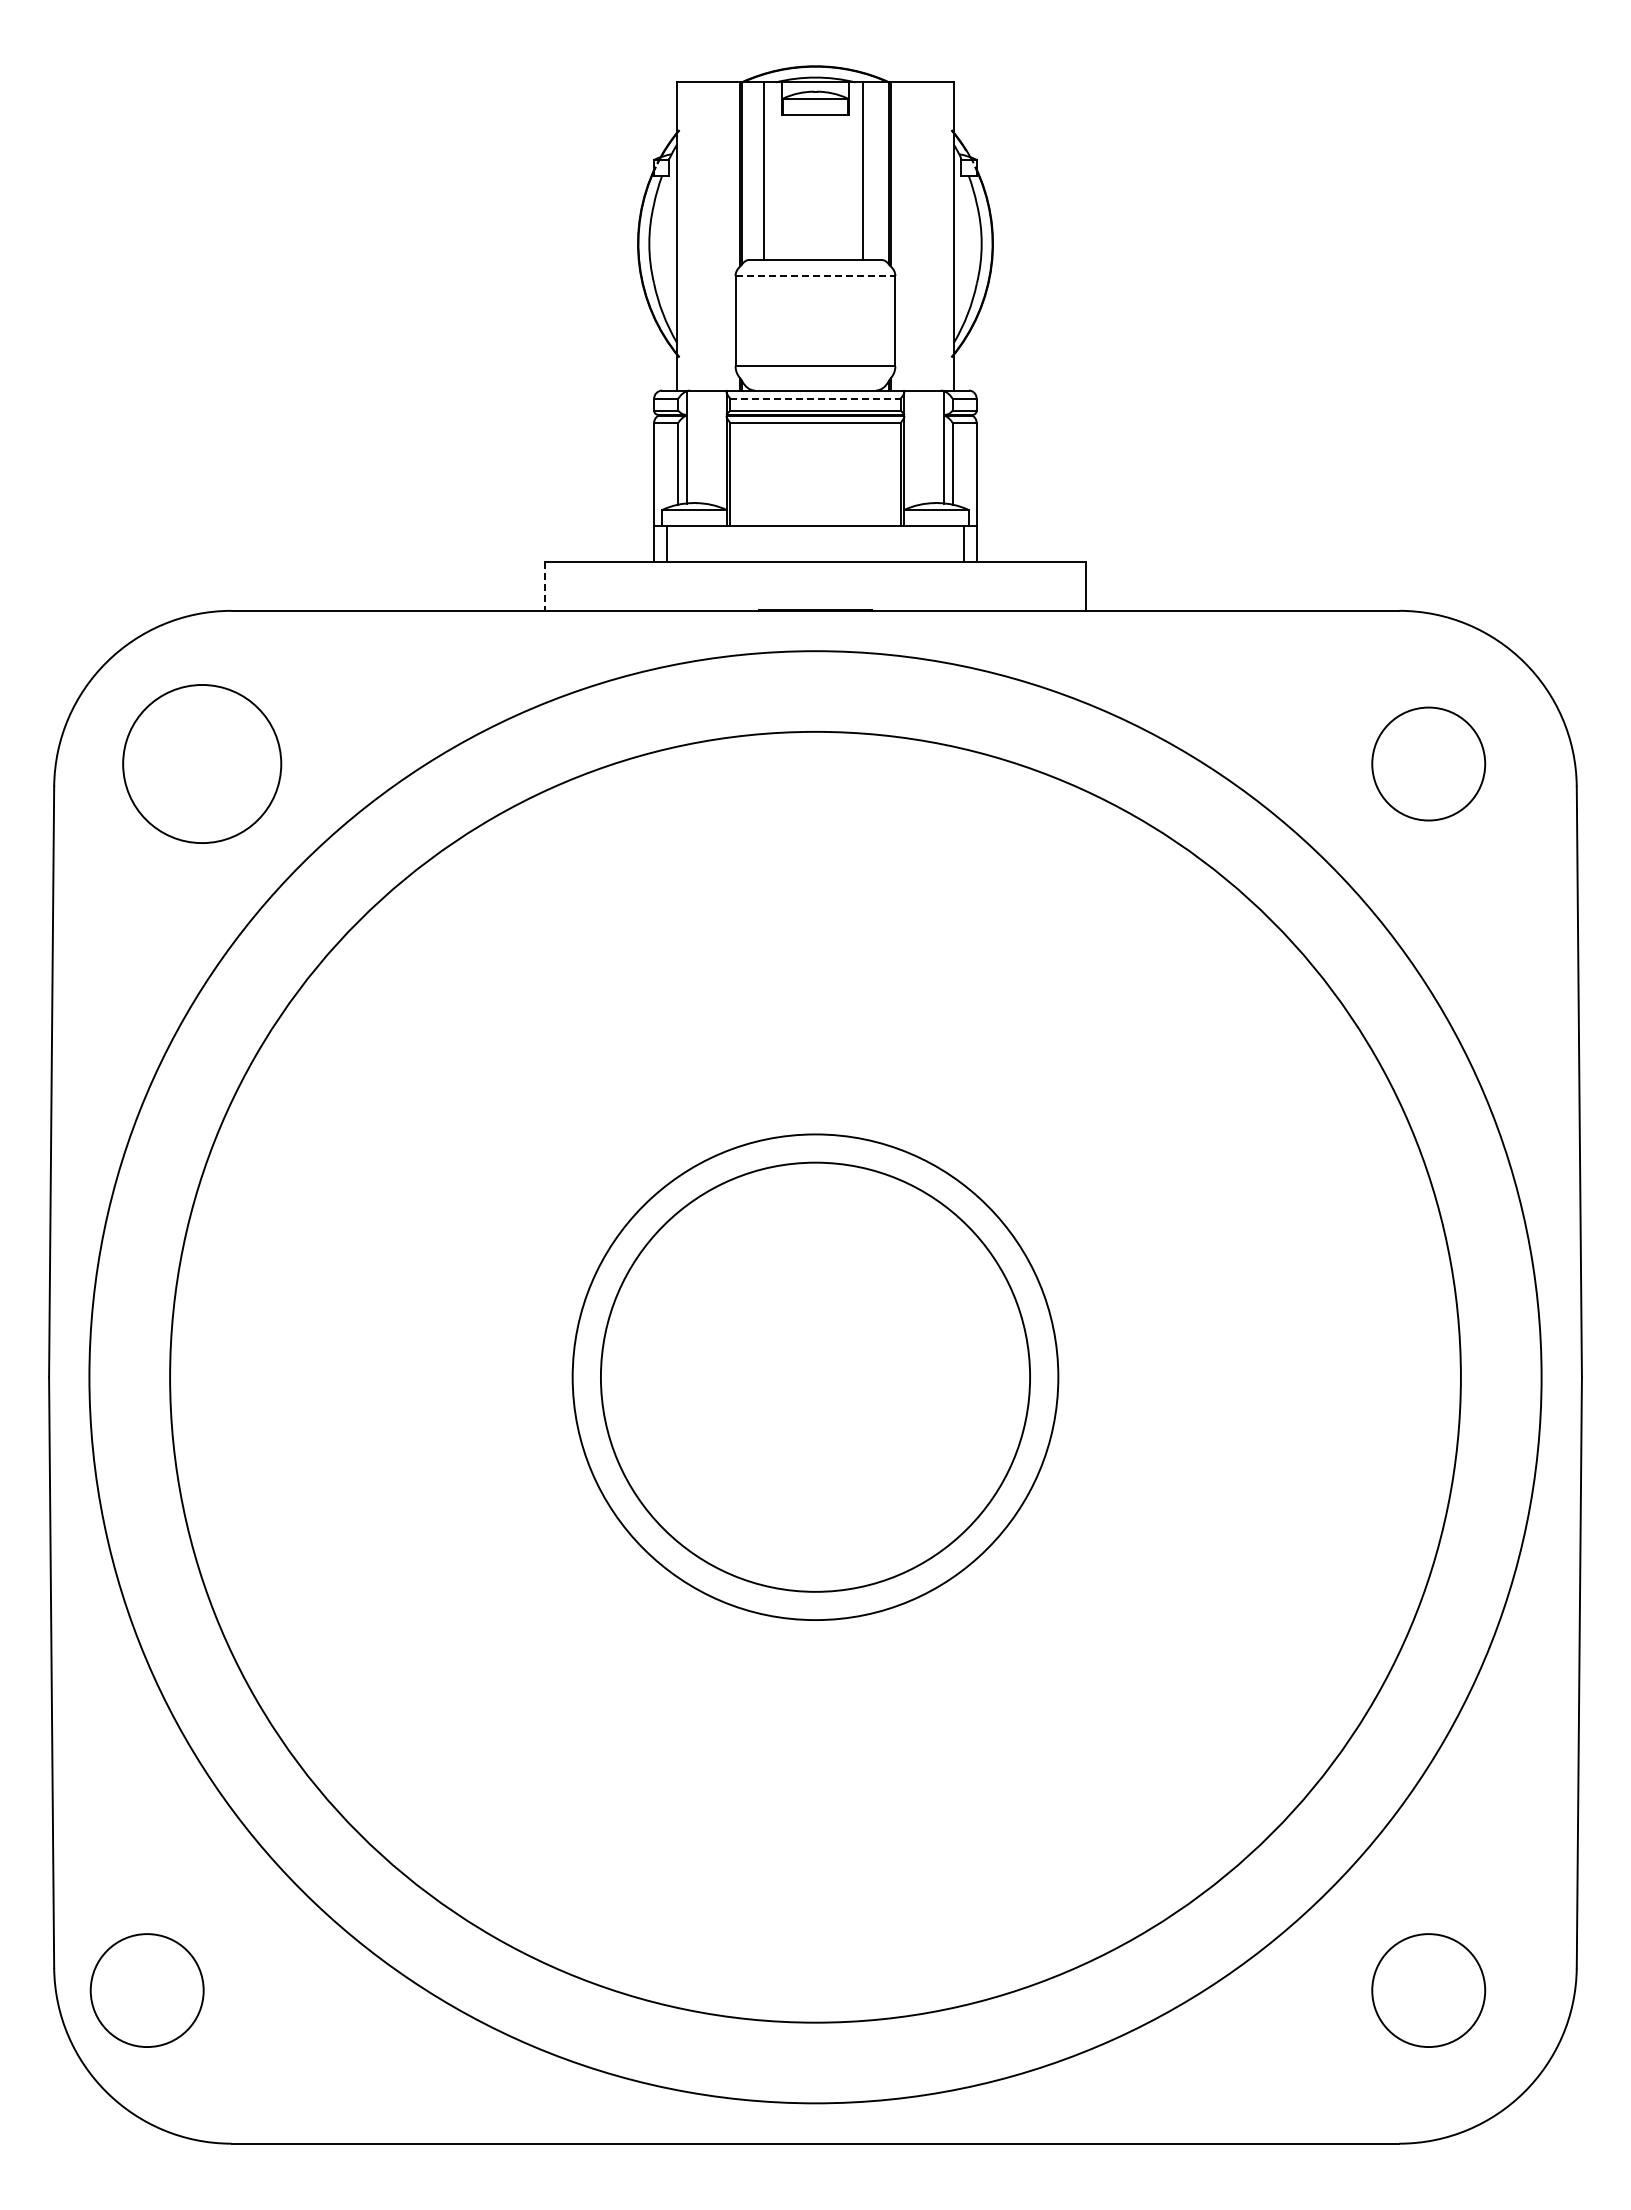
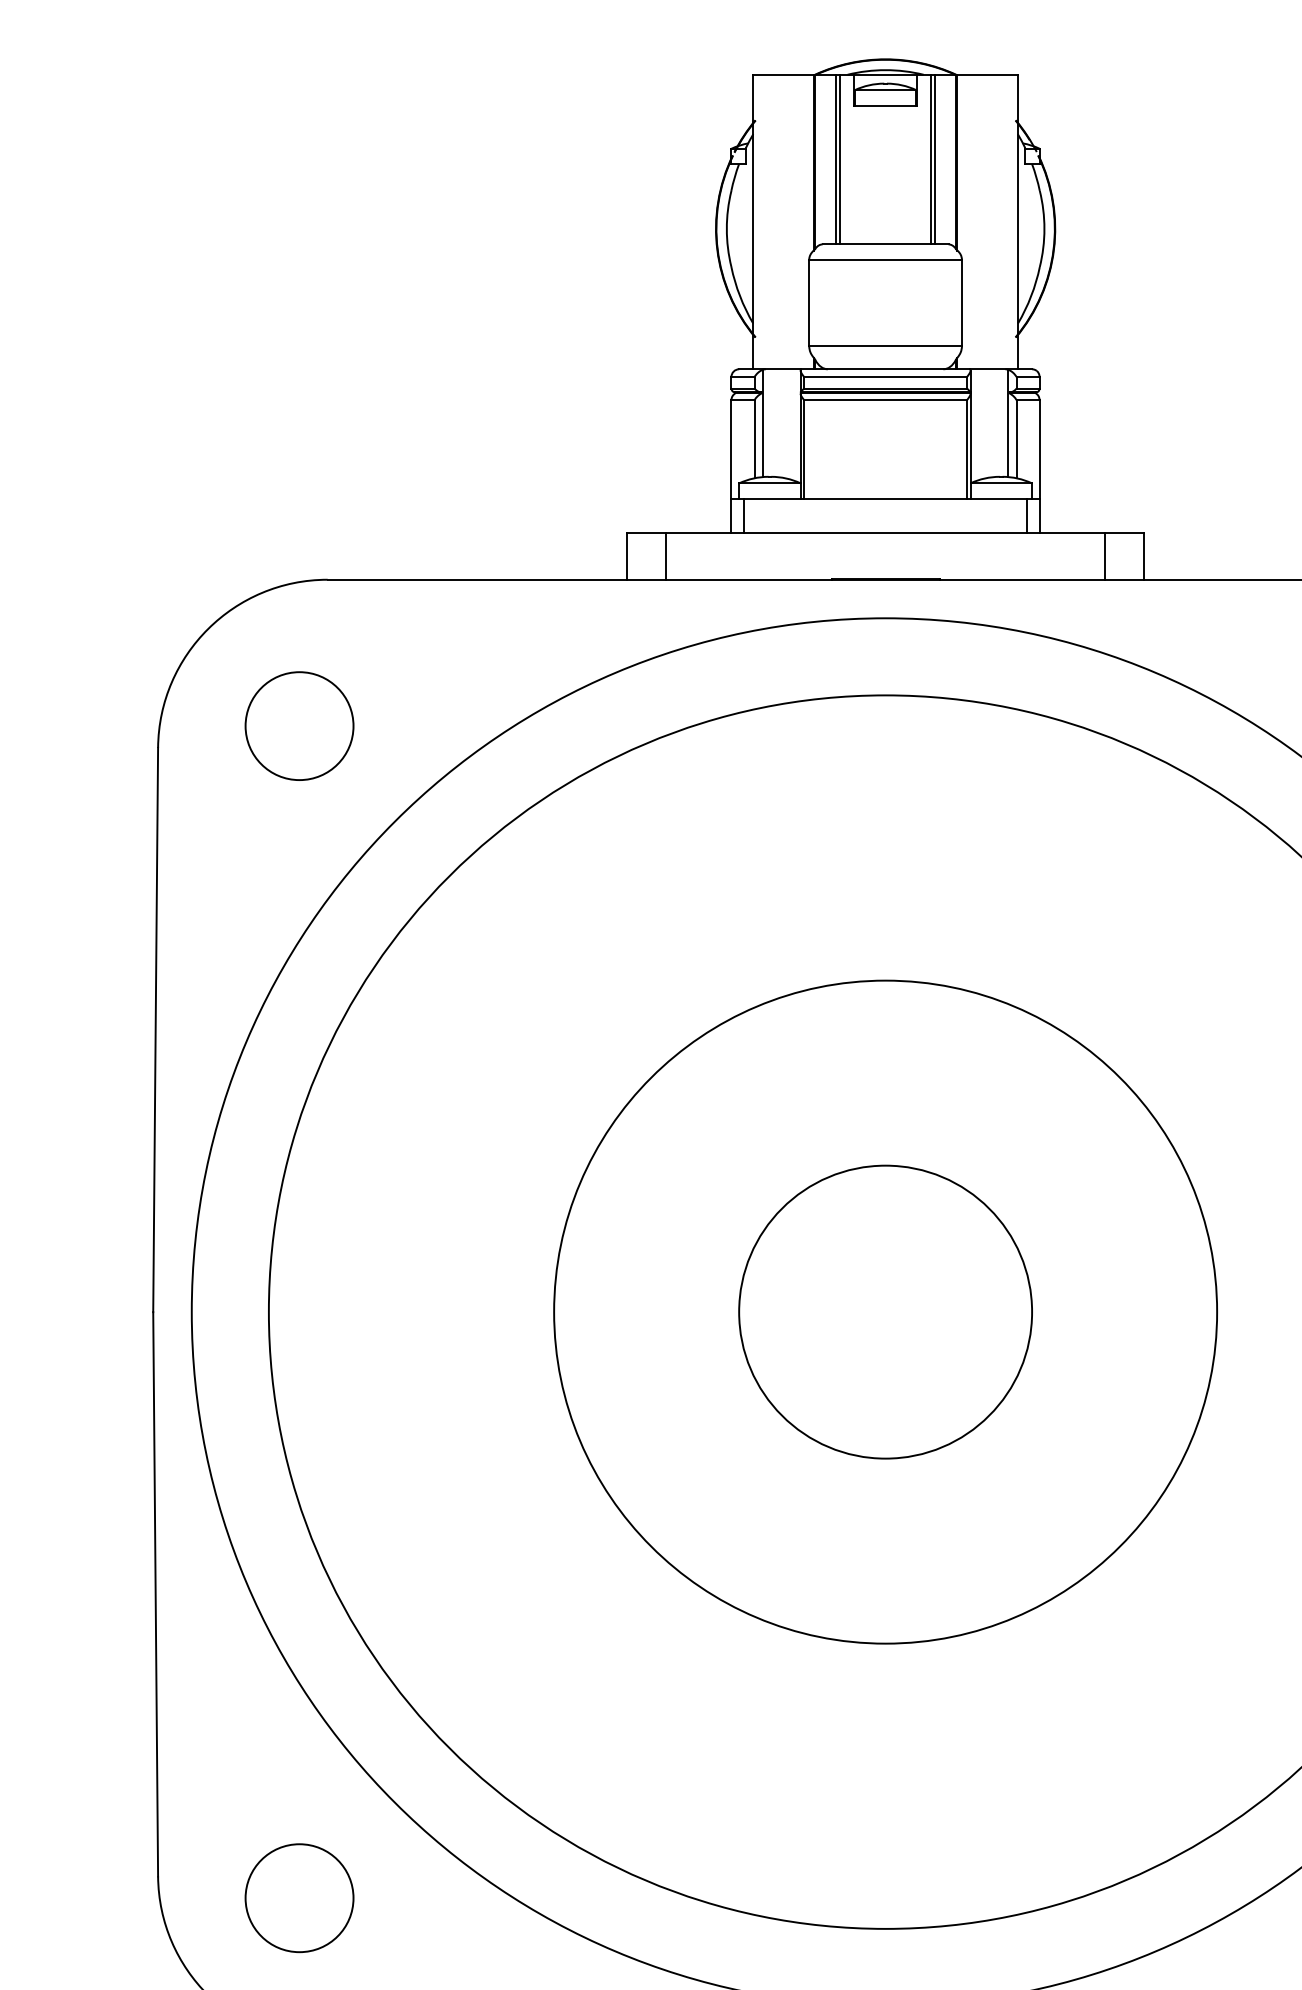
line: (768, 170) -> (840, 158), added
line: (867, 170) -> (935, 158), added
line: (815, 276) -> (885, 260), dashed -> solid
line: (815, 398) -> (885, 376), dashed -> solid
line: (585, 586) -> (665, 556), added
line: (1045, 586) -> (1105, 556), added
line: (545, 587) -> (627, 557), dashed -> solid
circle: (201, 763) -> (298, 725), size x0.71
circle: (815, 1376) -> (885, 1311), size x0.71
circle: (815, 1377) -> (885, 1312), size x1.43
circle: (146, 1990) -> (298, 1898), moved

